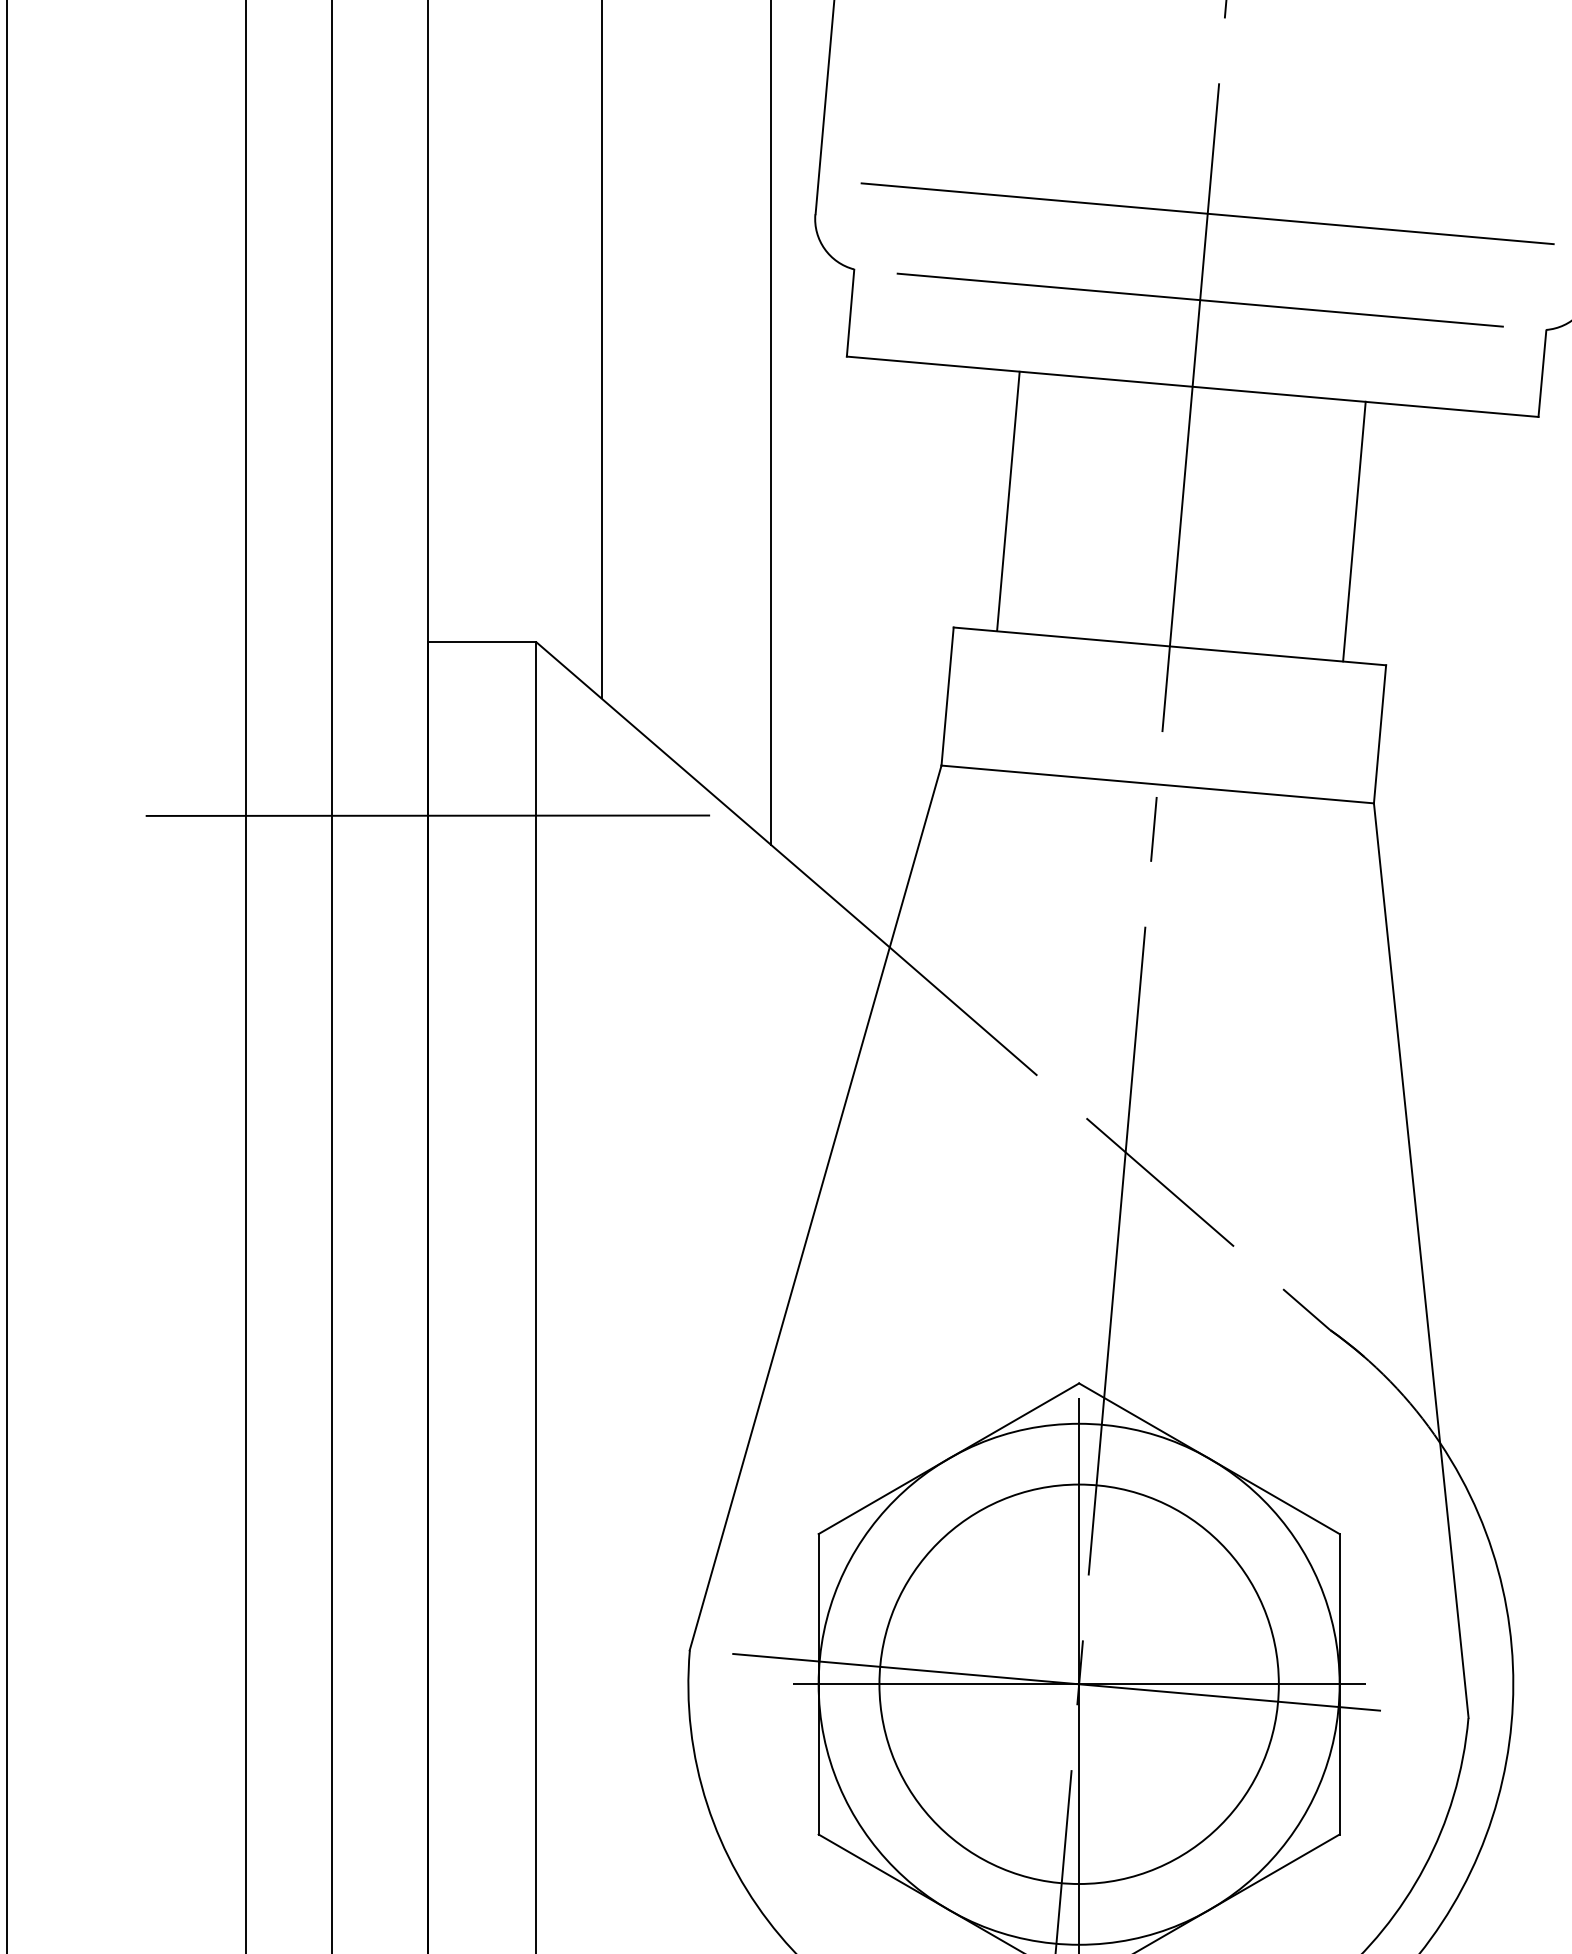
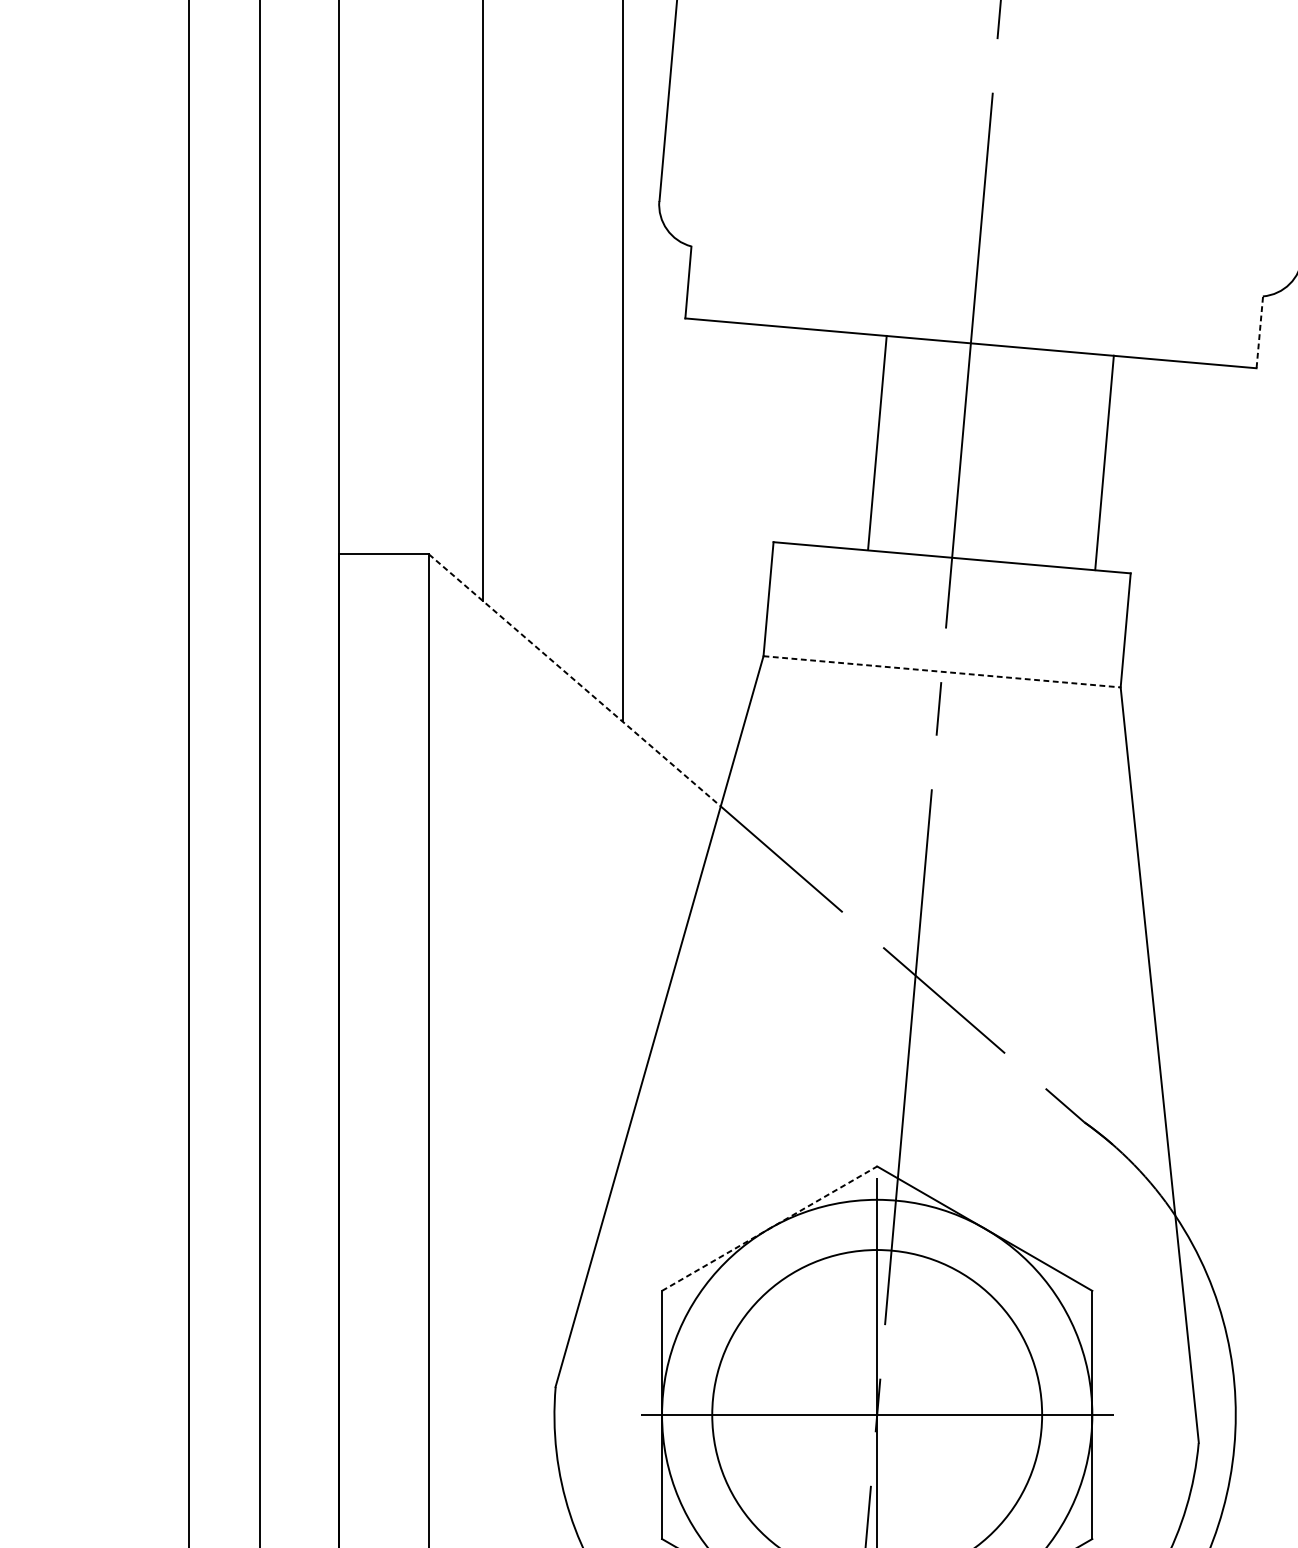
line: (1207, 213) -> (983, 200), removed
line: (1199, 299) -> (976, 271), removed
line: (1542, 374) -> (1259, 333), solid -> dashed
line: (1008, 501) -> (877, 443), moved
line: (1158, 784) -> (942, 671), solid -> dashed
line: (713, 795) -> (575, 680), solid -> dashed
line: (427, 815) -> (338, 697), removed
line: (949, 1458) -> (770, 1228), solid -> dashed
line: (1079, 1683) -> (877, 1414), removed

